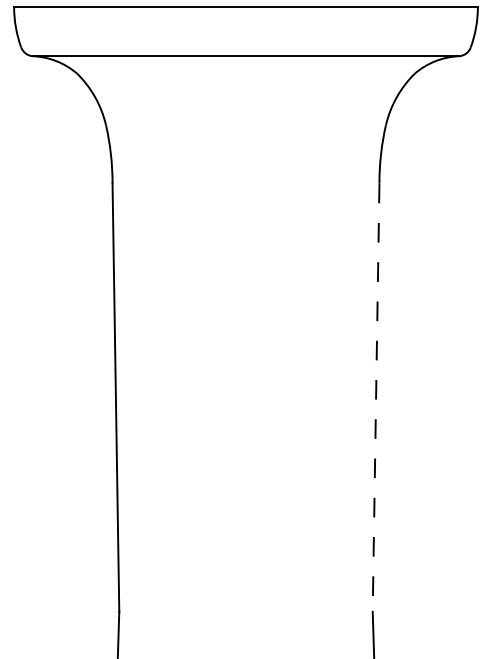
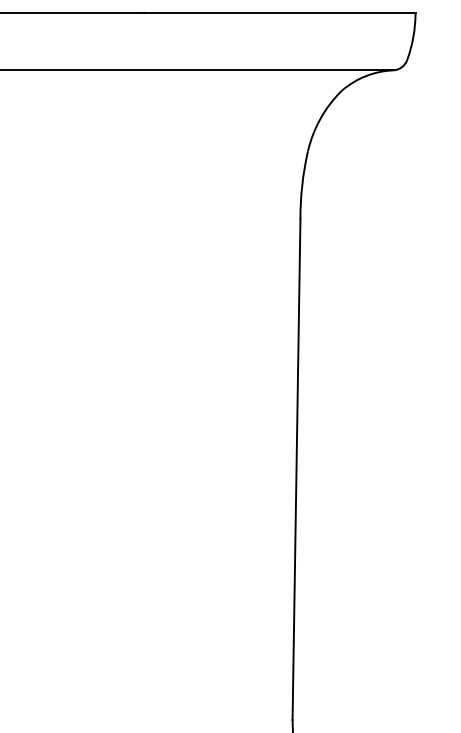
line: (376, 398) -> (296, 470), dashed -> solid

